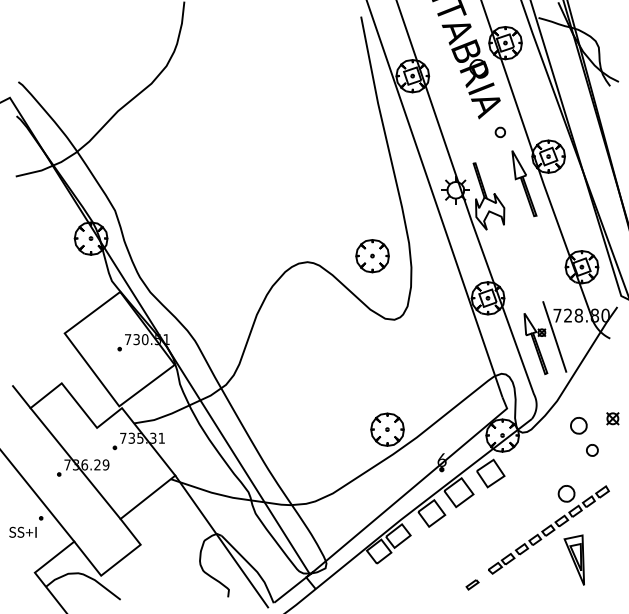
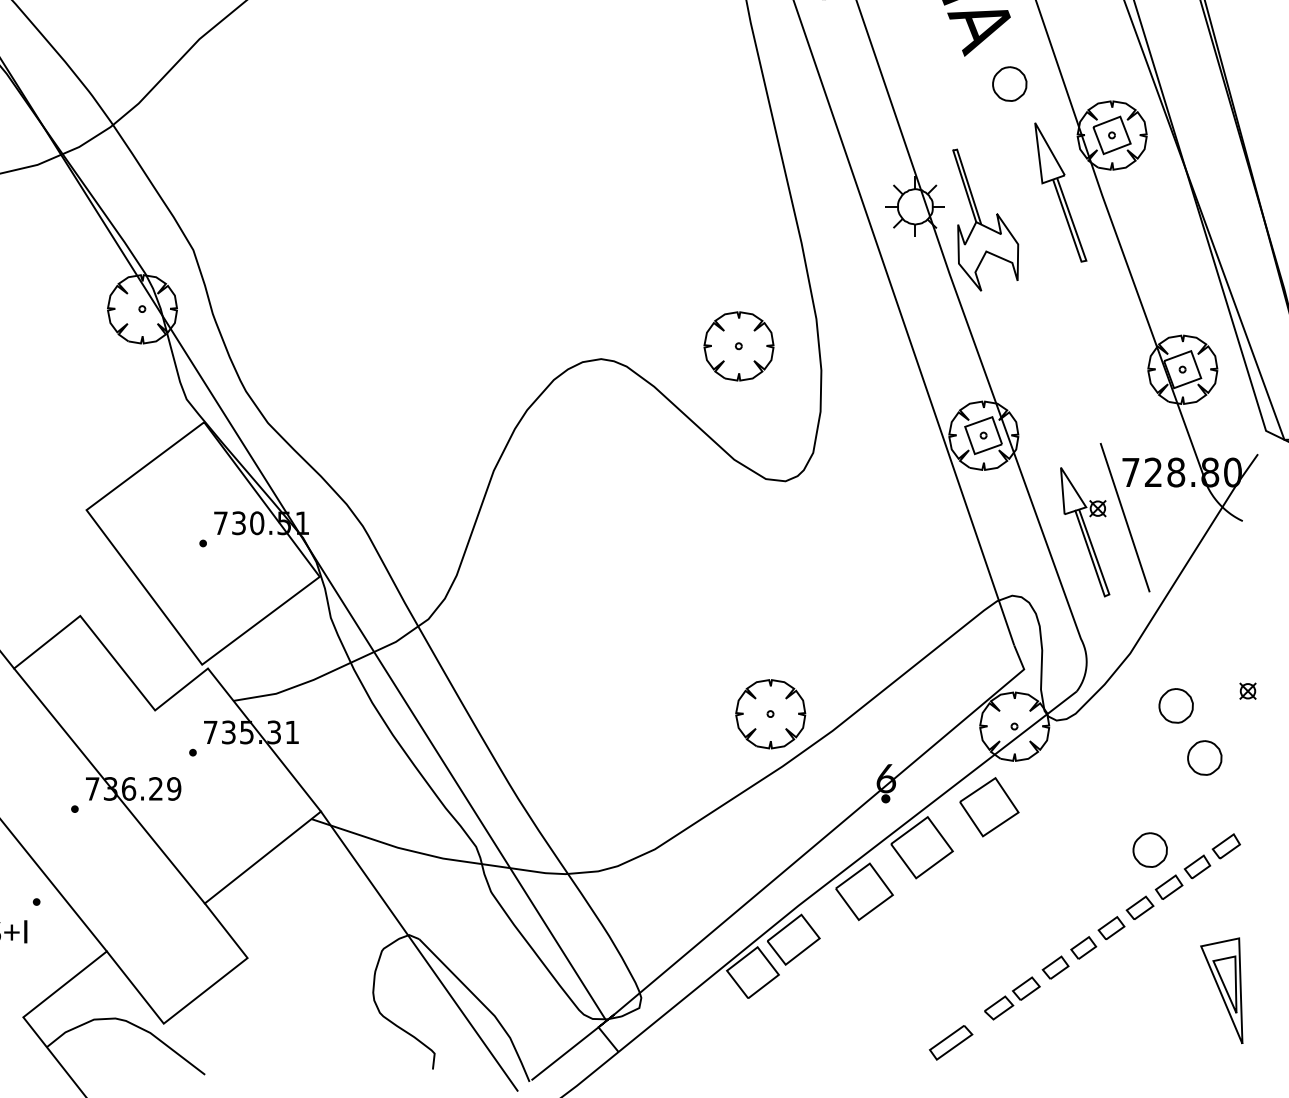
part: (500, 132) -> (1010, 84), size x1.67
part: (612, 418) -> (1247, 690), size x0.62
part: (592, 450) -> (1205, 758), size x1.43
part: (573, 559) -> (1219, 989), moved
part: (472, 584) -> (950, 1042), size x1.67

